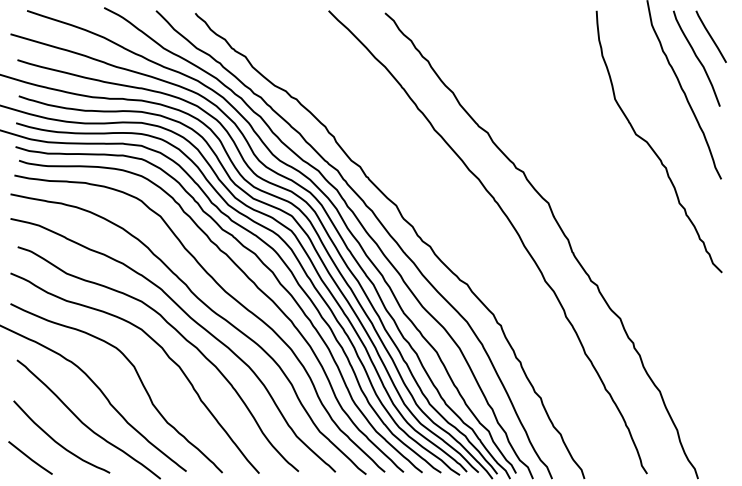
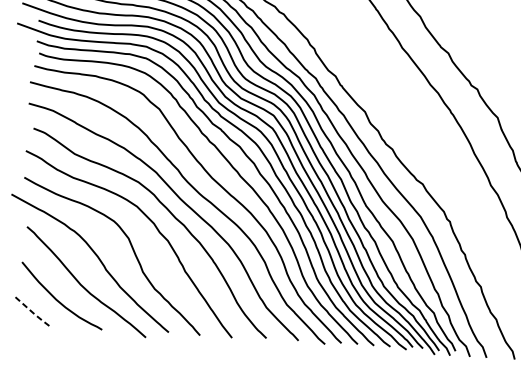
line: (31, 459) -> (34, 313), solid -> dashed

